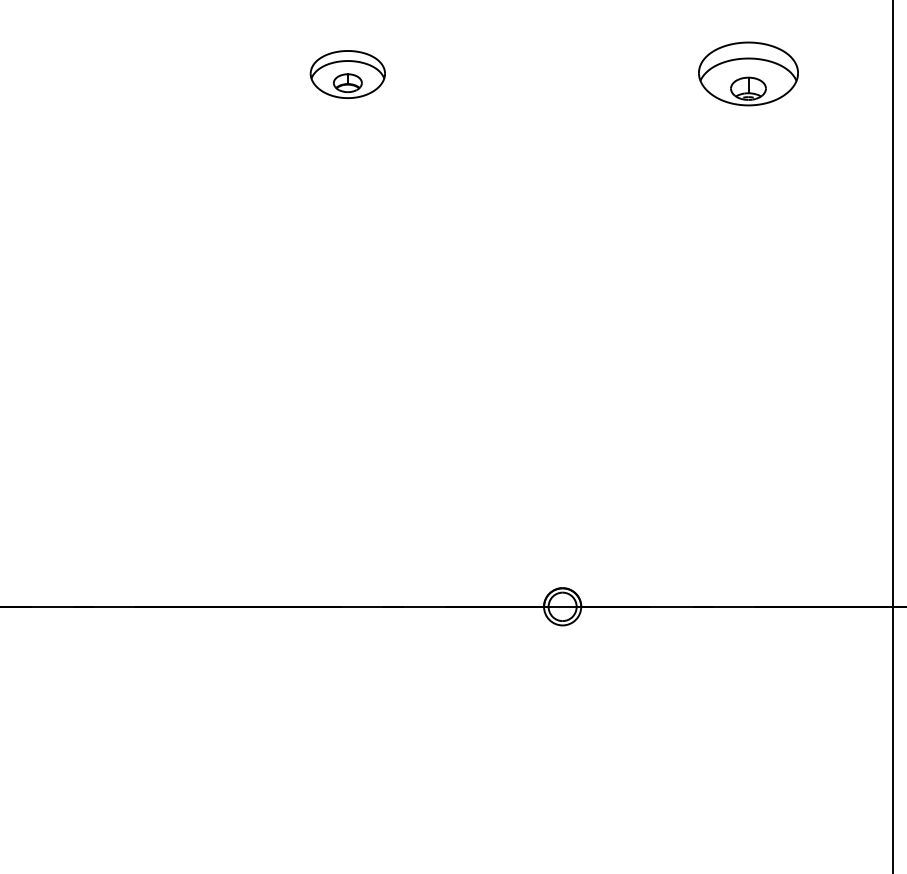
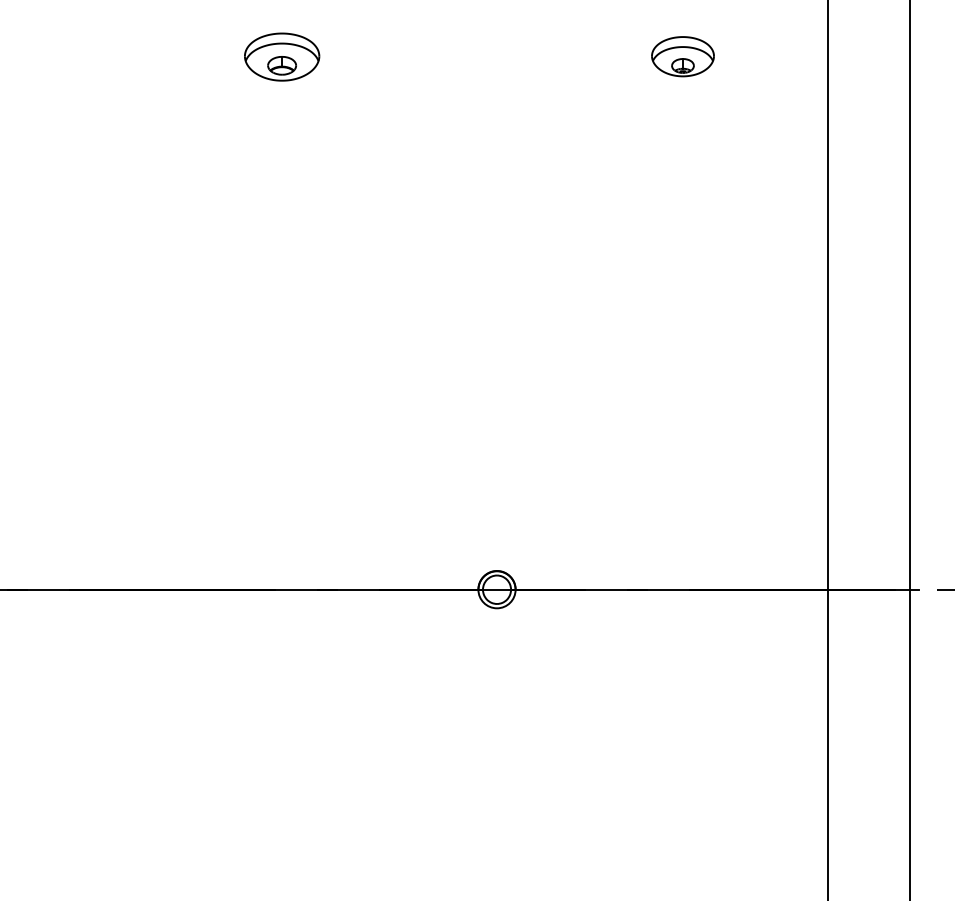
part: (748, 73) -> (682, 56), size x0.62

